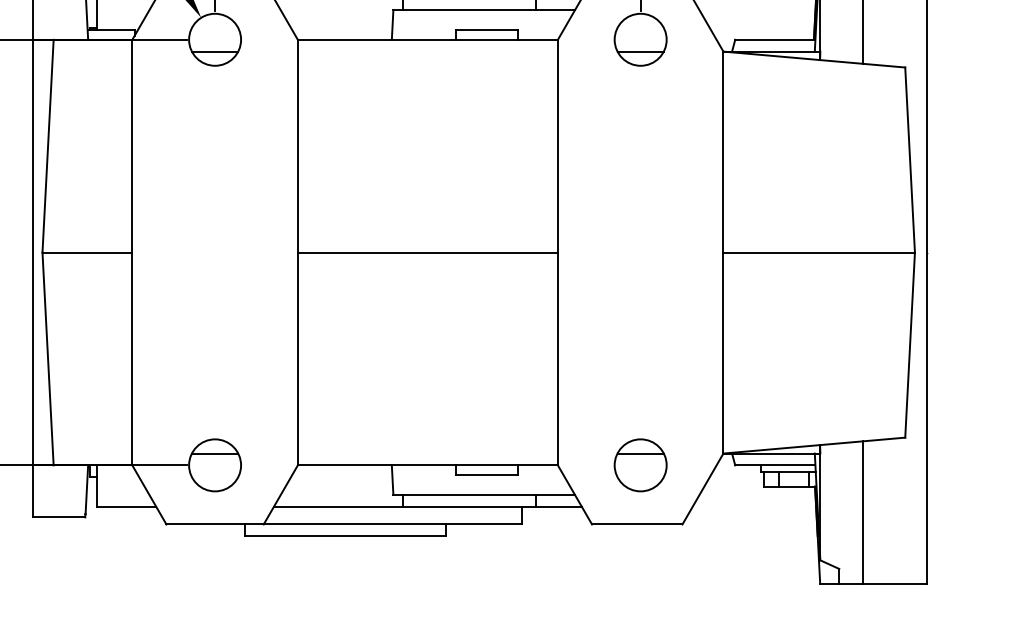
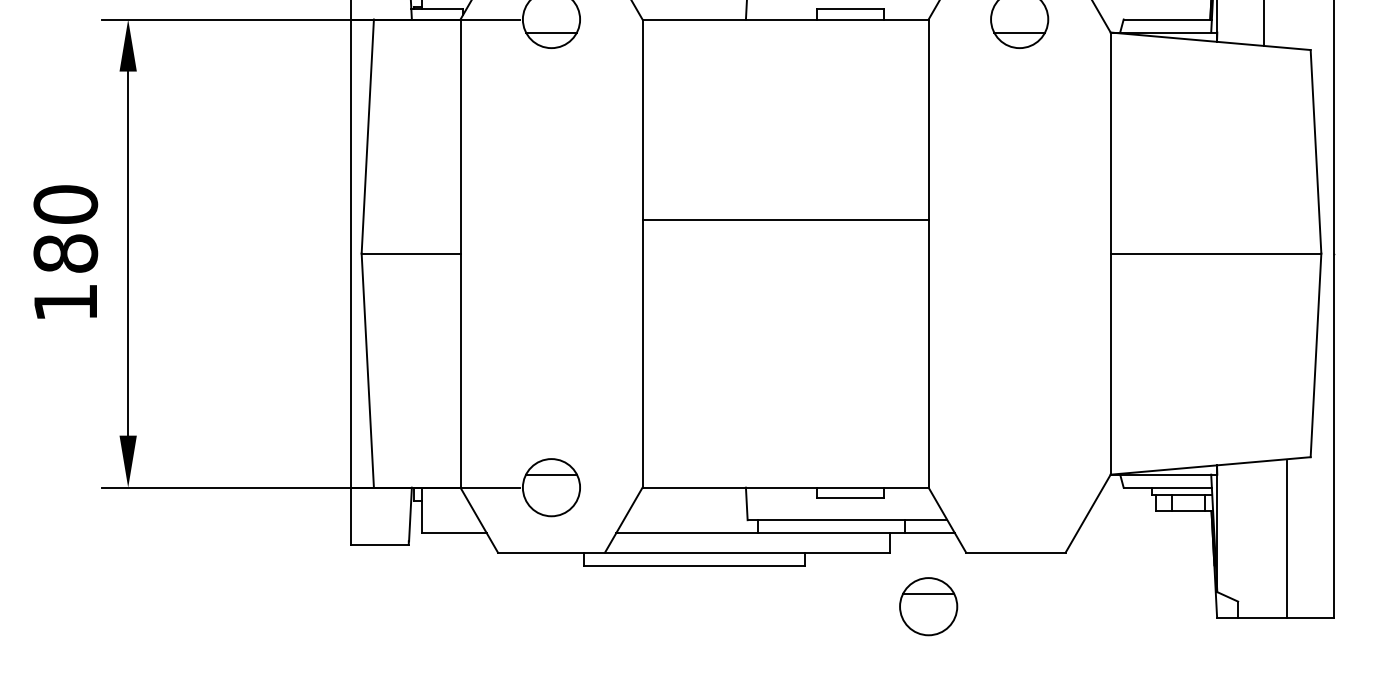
line: (427, 252) -> (785, 219), moved
part: (640, 465) -> (928, 606), moved
line: (863, 512) -> (1287, 539), moved

